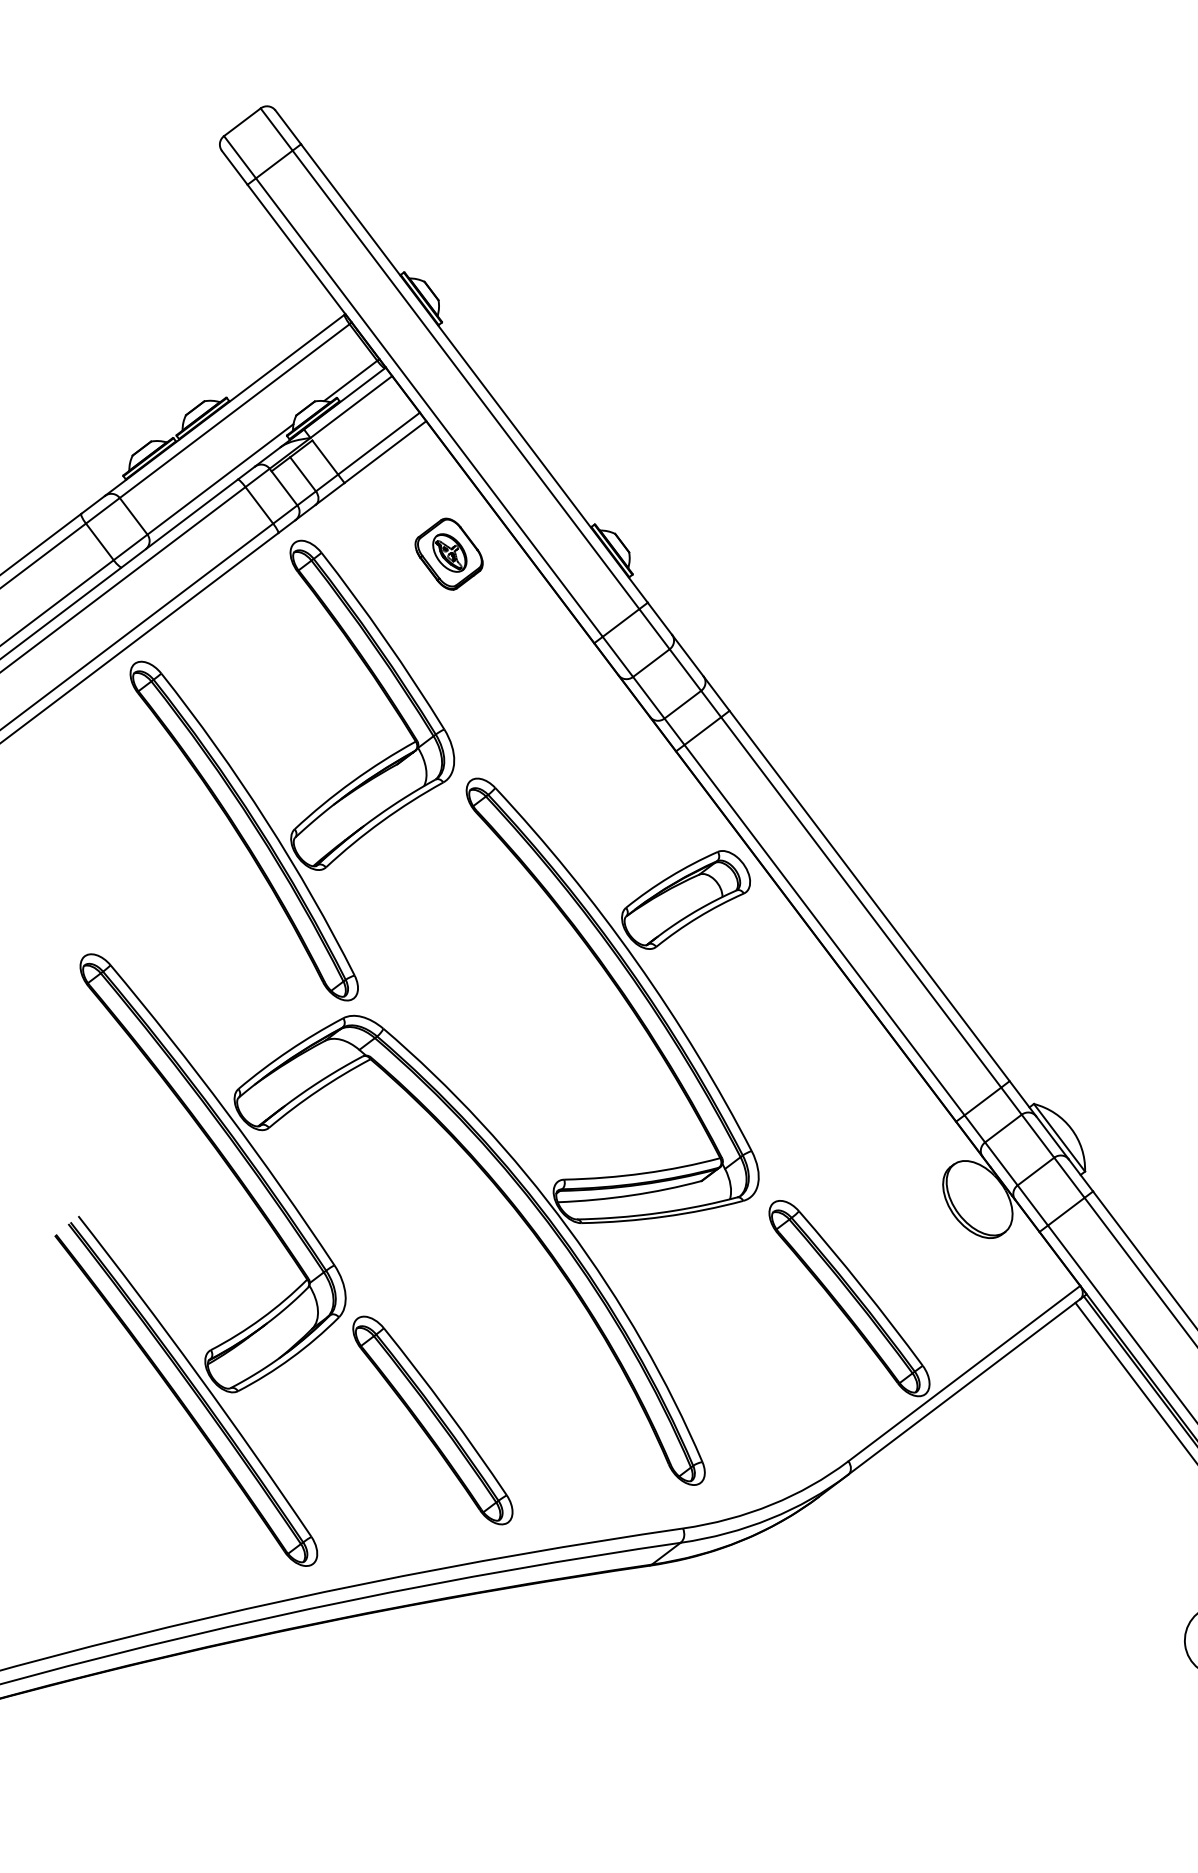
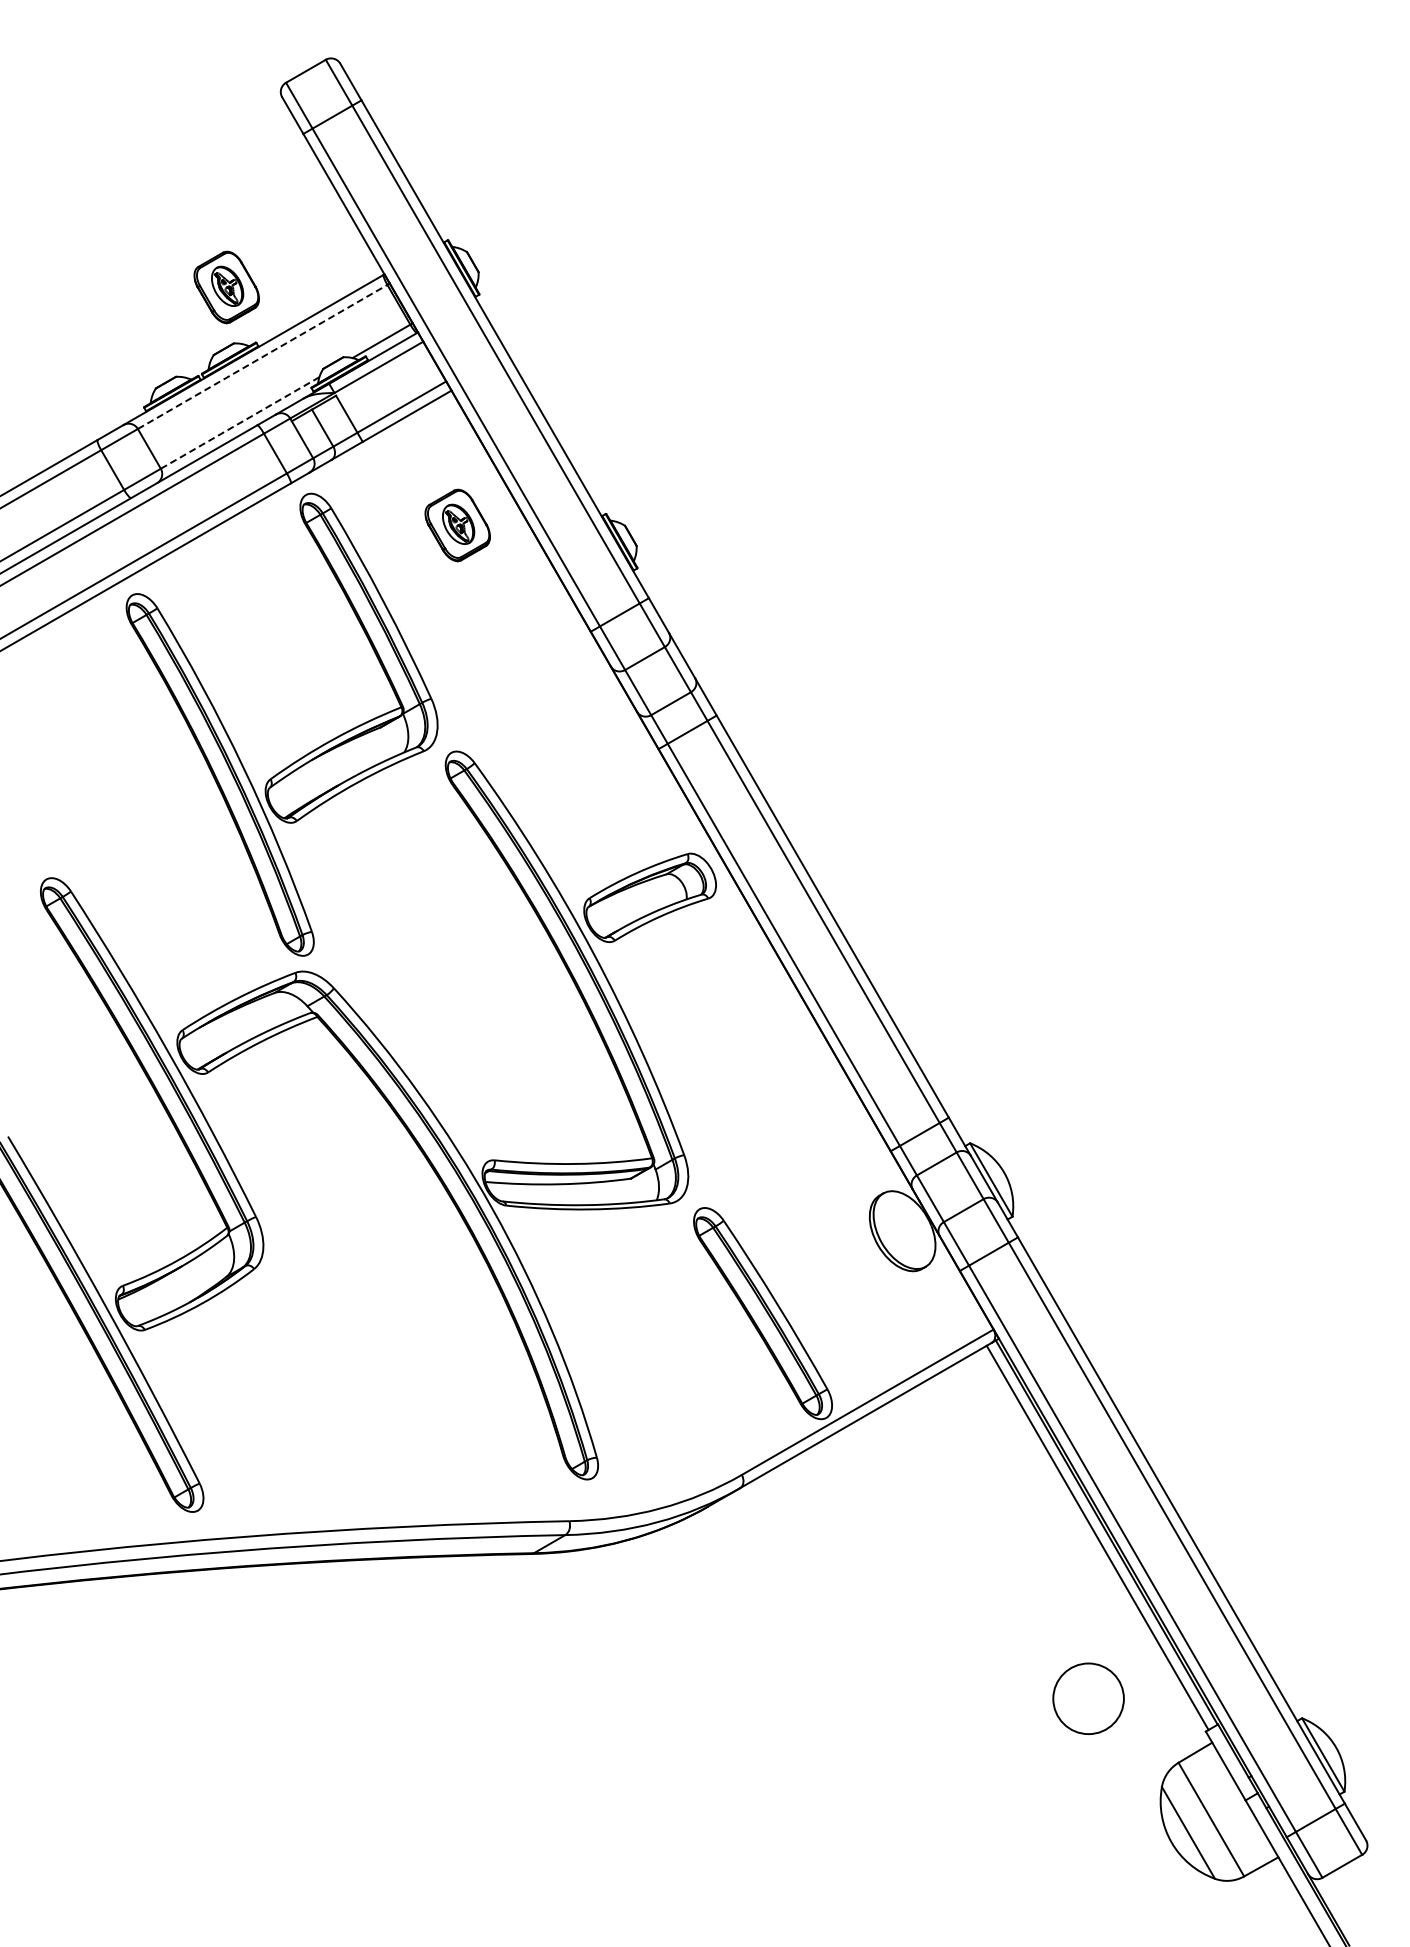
part: (190, 346) -> (226, 287), added
line: (235, 410) -> (263, 356), solid -> dashed
line: (220, 479) -> (240, 423), solid -> dashed
part: (432, 1419) -> (334, 1382), removed

